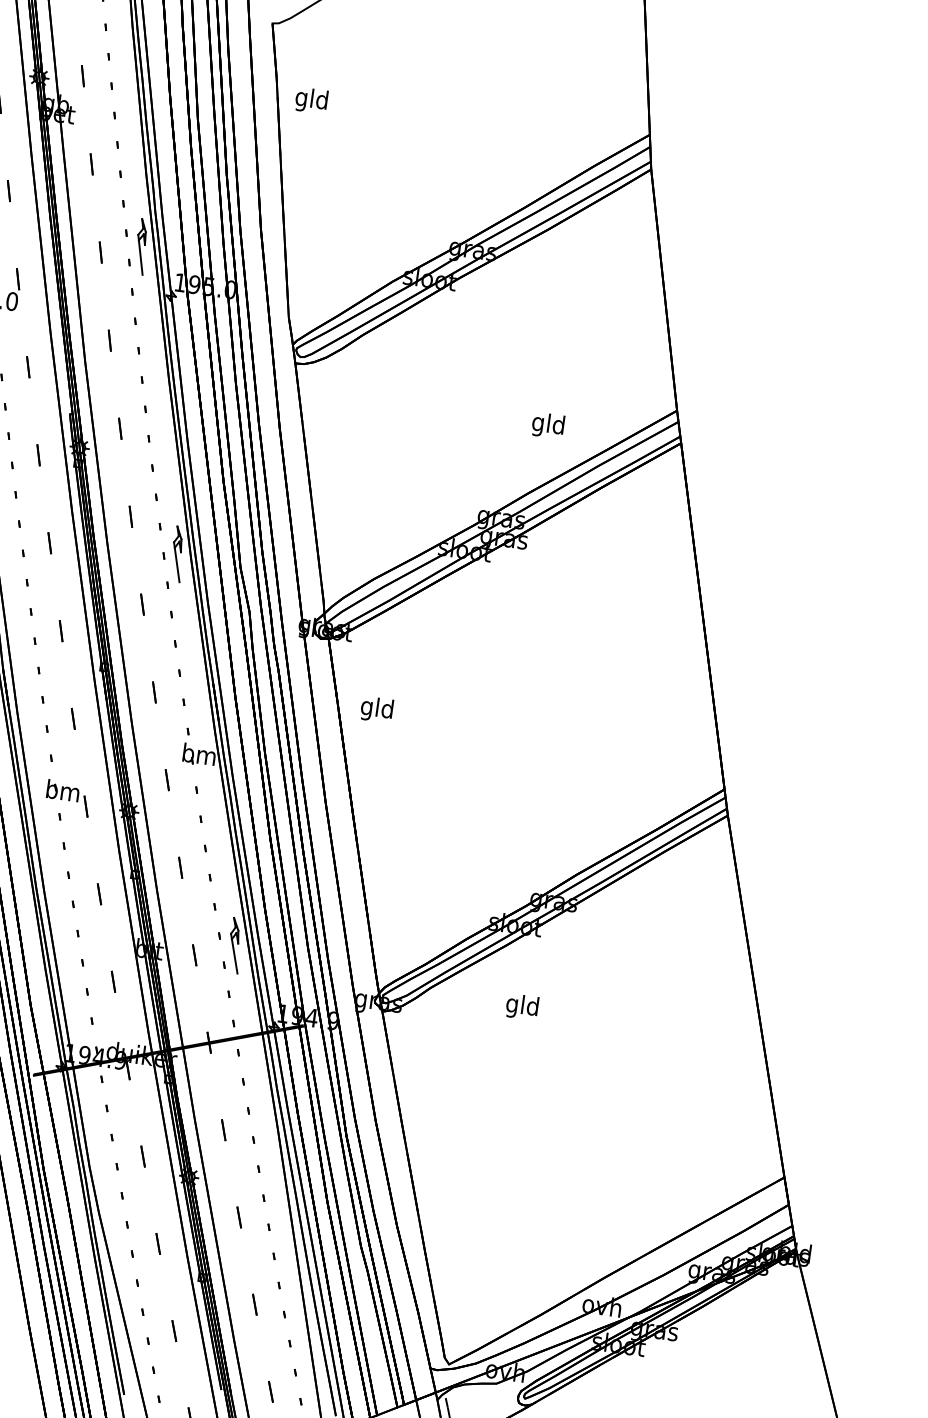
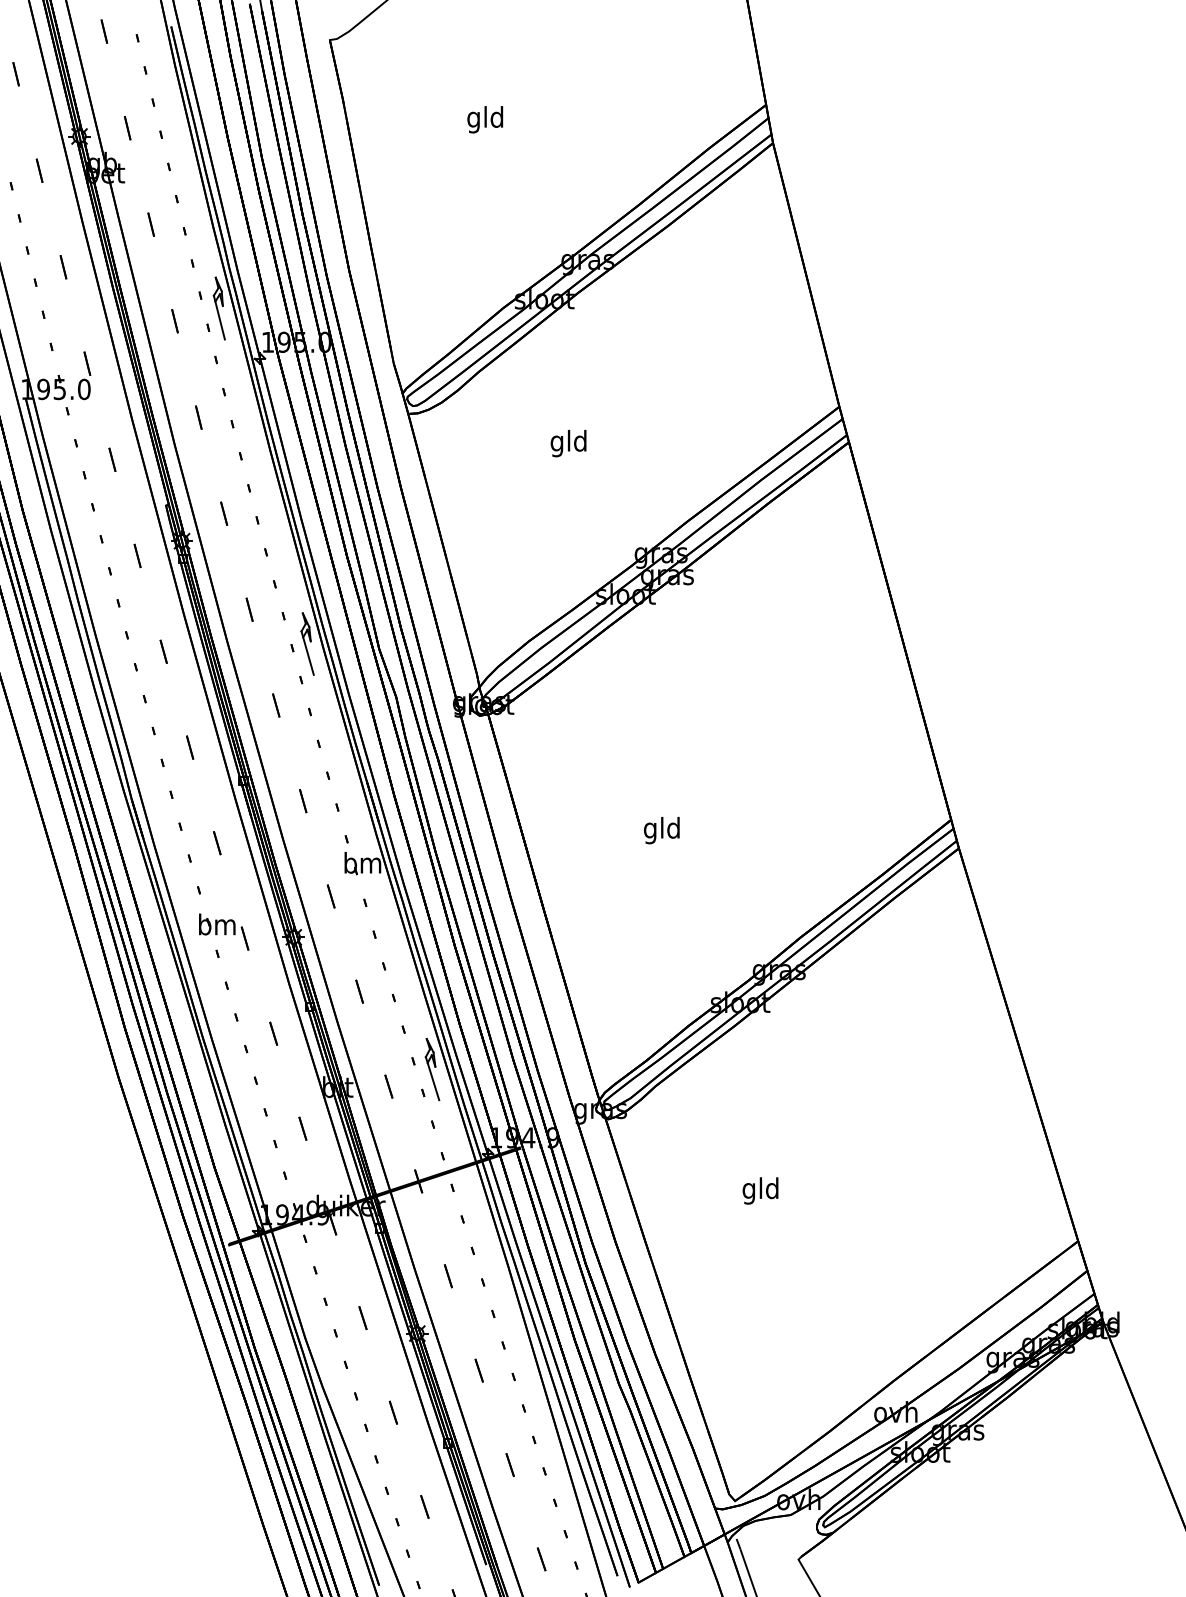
text: (311, 100) -> (485, 119), moved
text: (548, 425) -> (568, 443), moved
text: (376, 709) -> (661, 830), moved
text: (522, 1006) -> (760, 1190), moved

